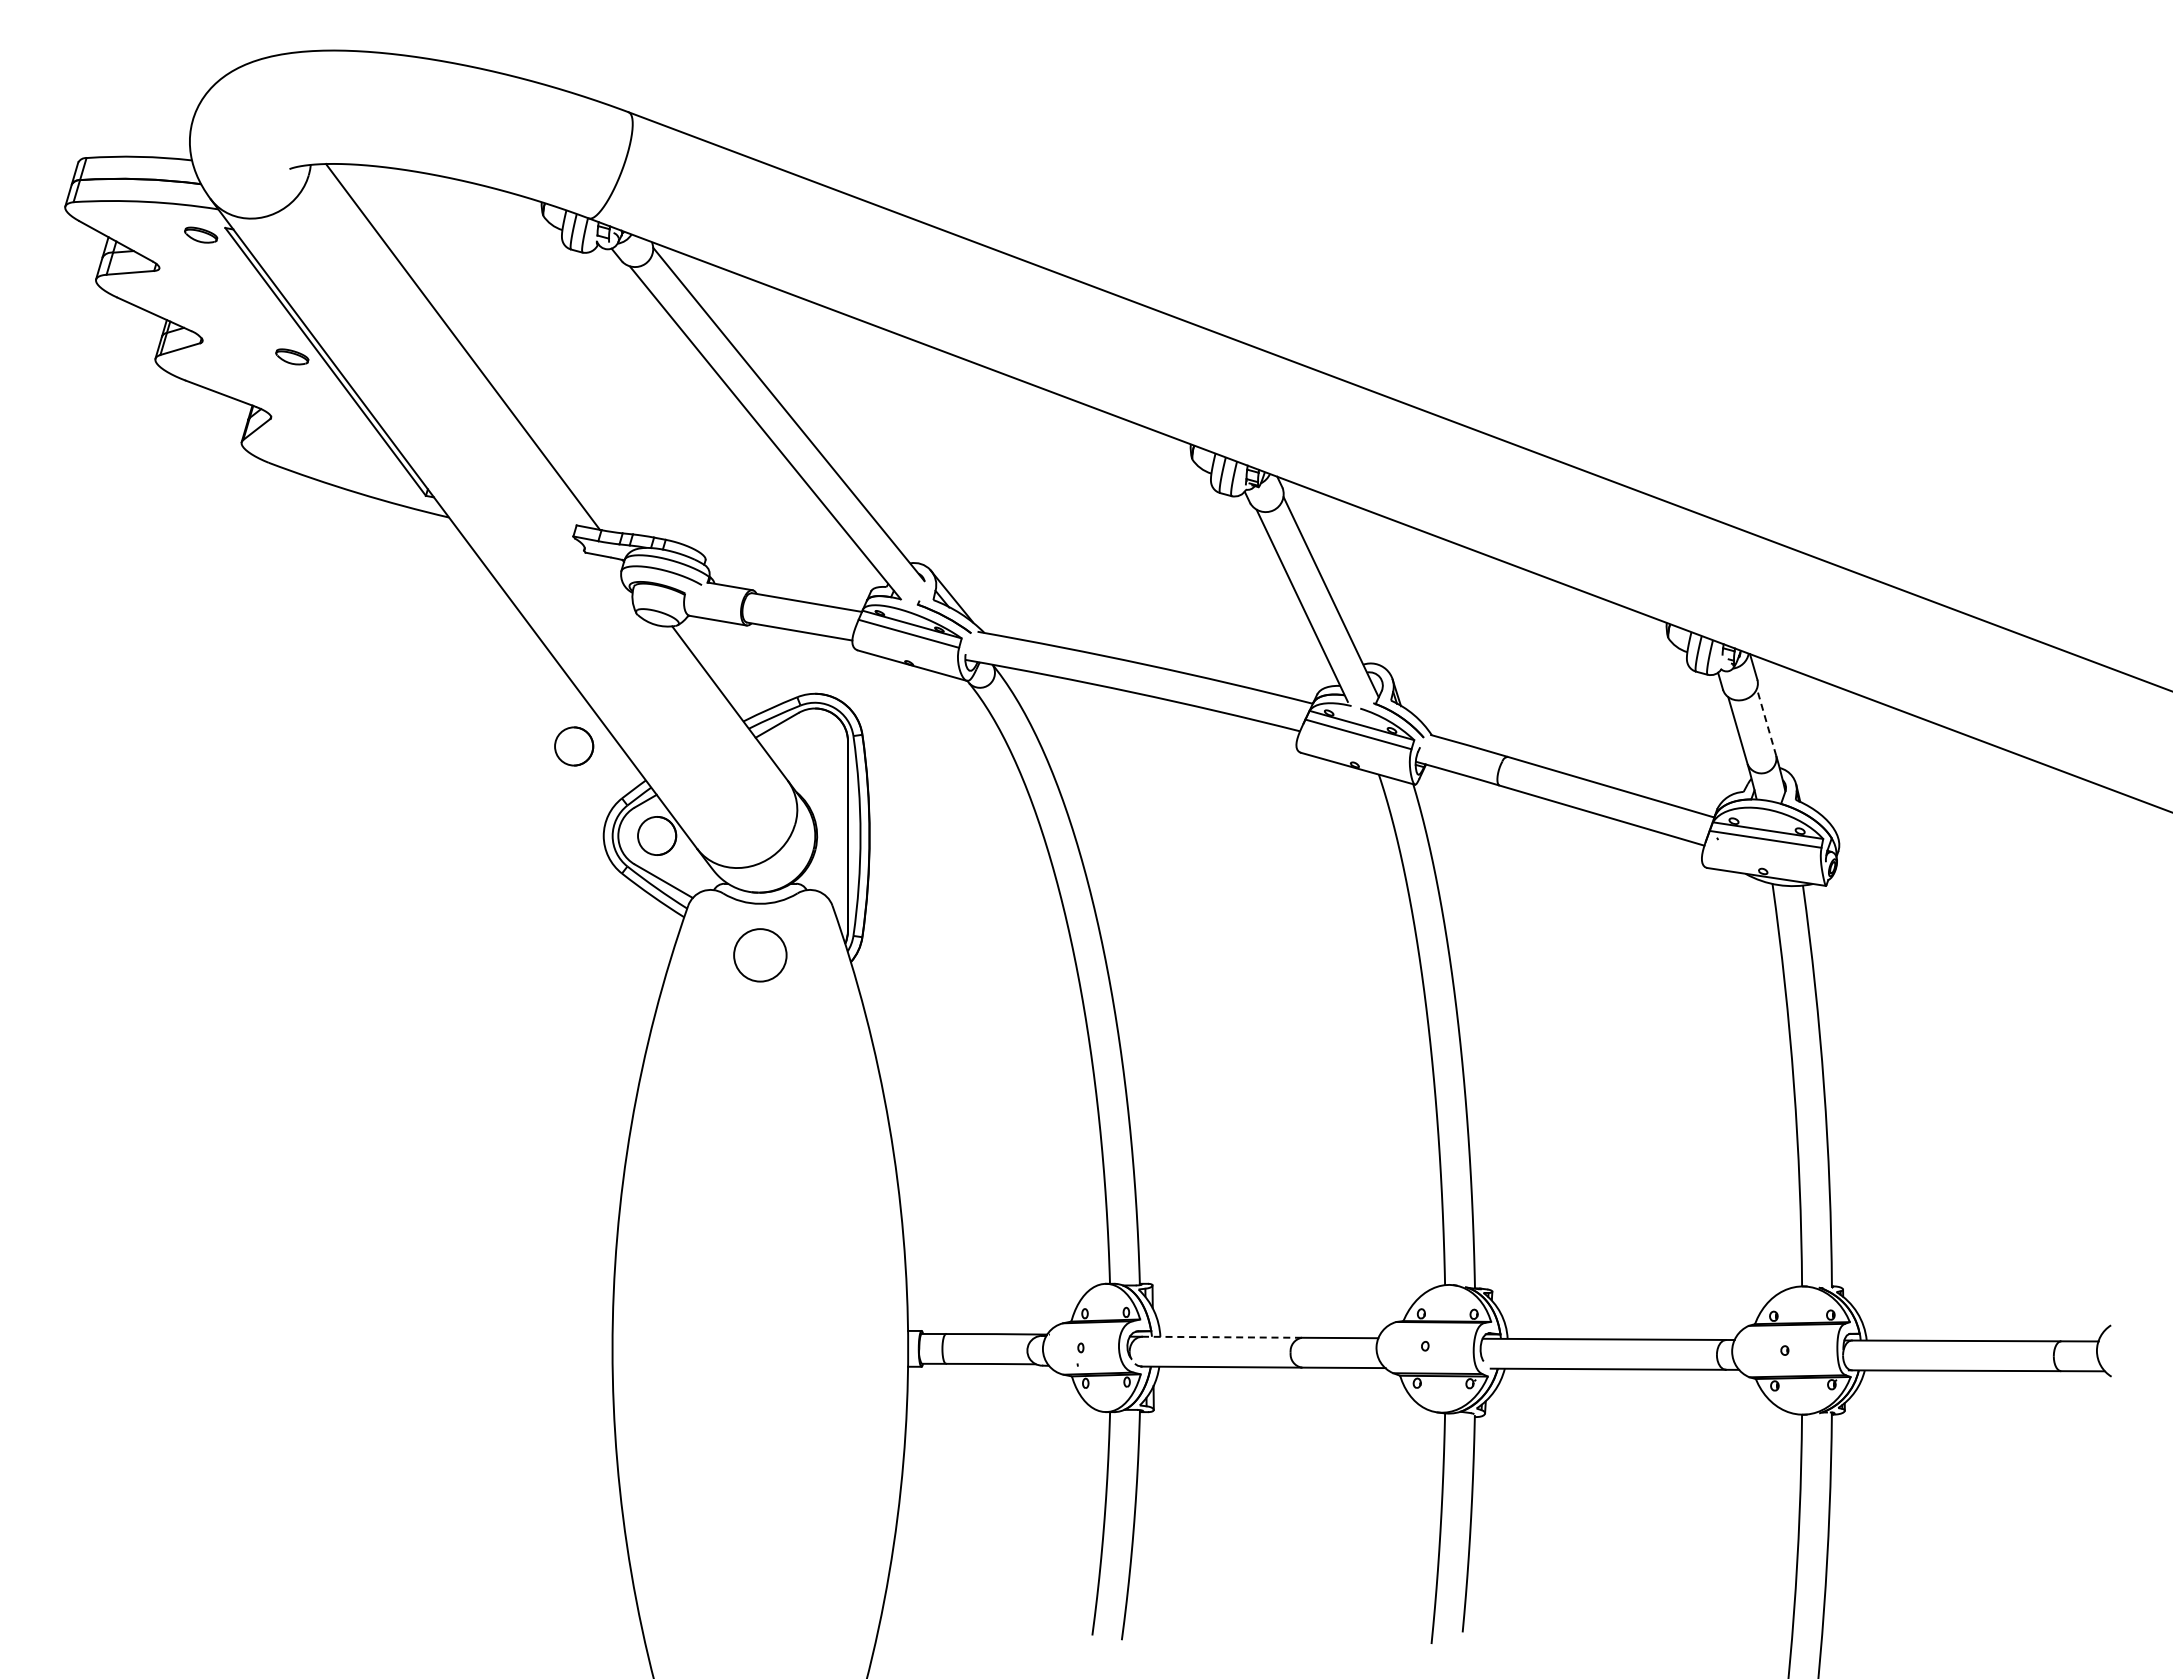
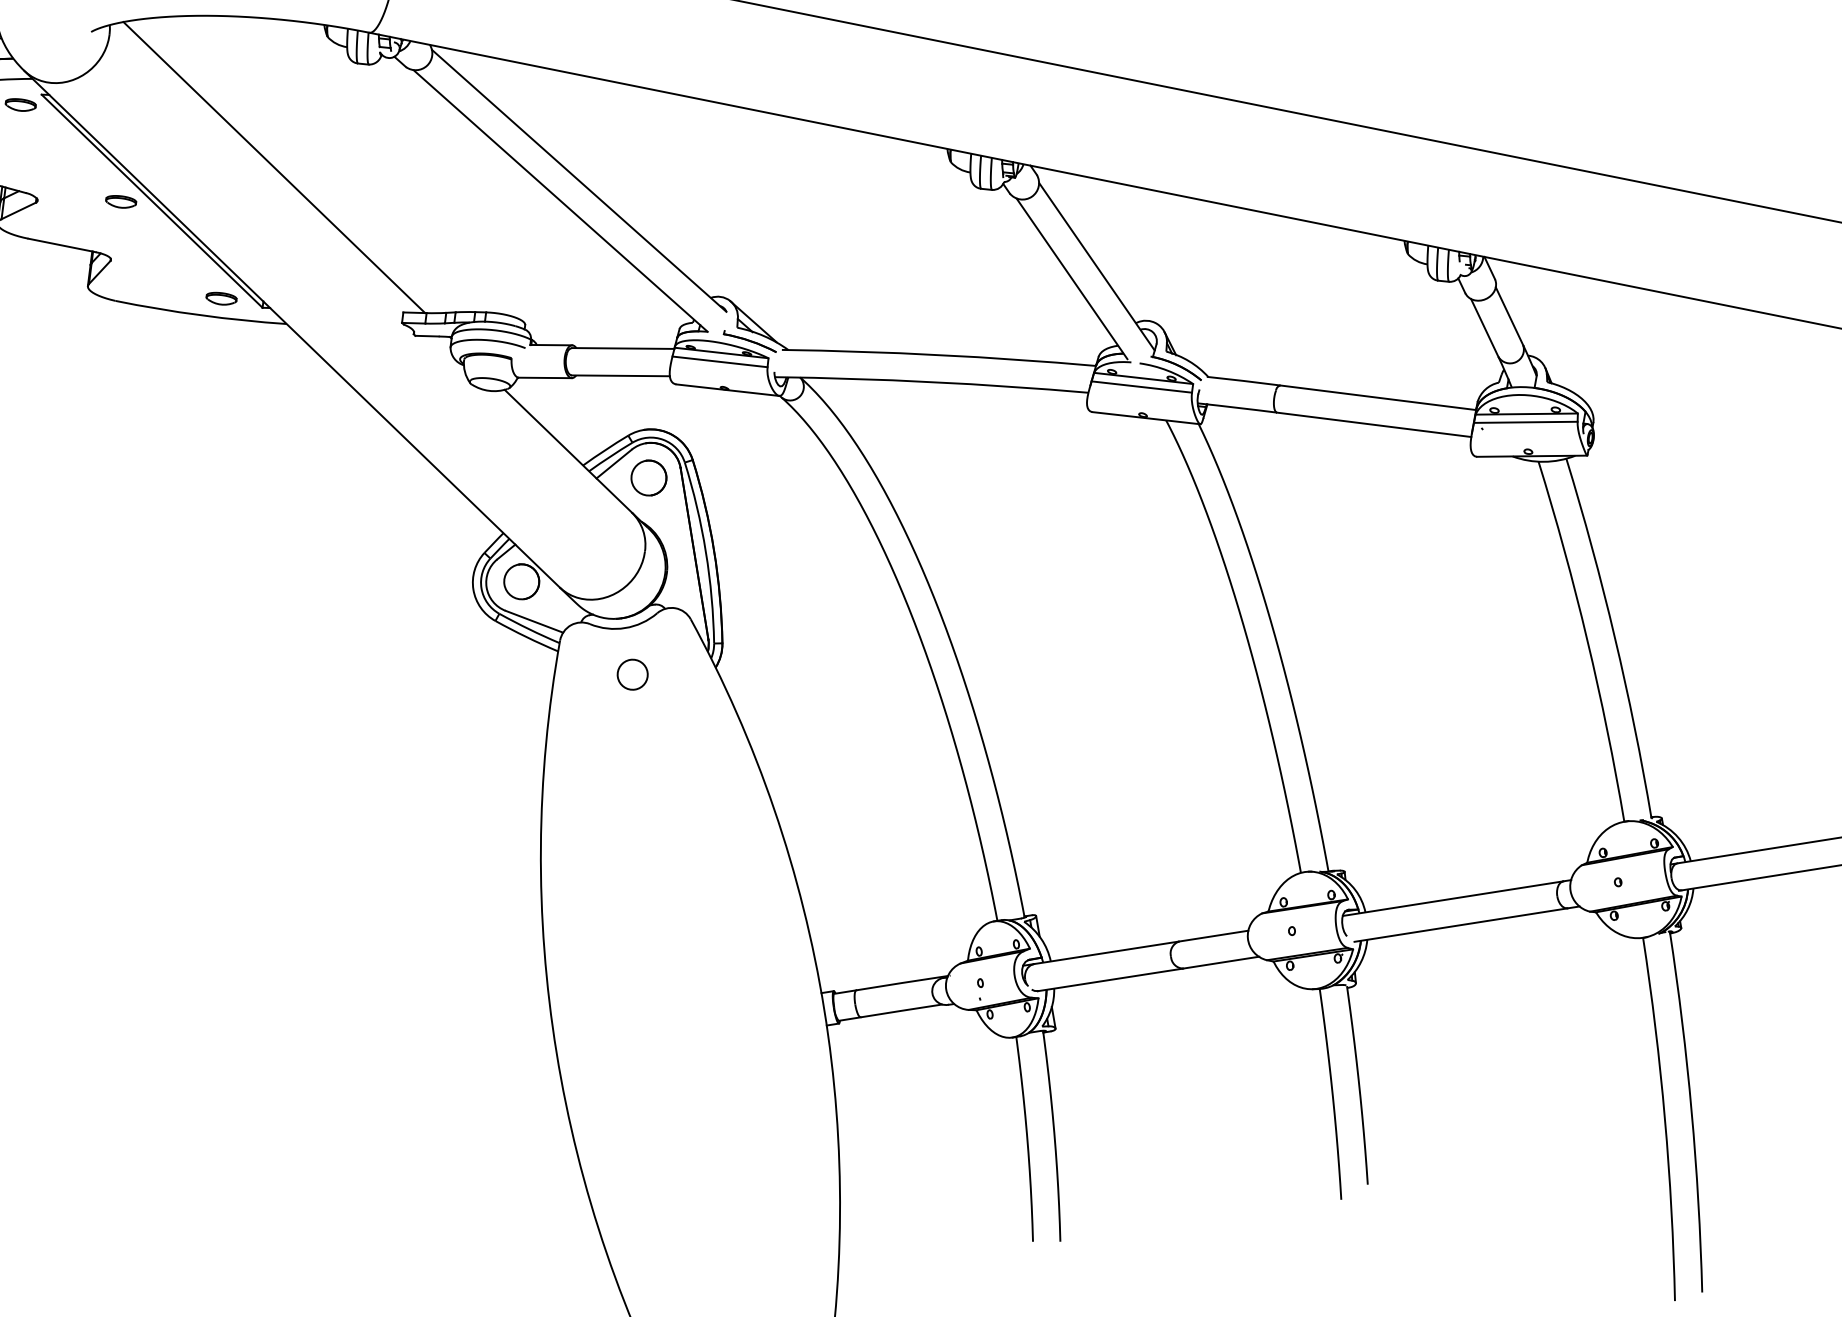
part: (383, 478) -> (221, 298), added
line: (1766, 722) -> (1509, 316), dashed -> solid
circle: (574, 746) -> (649, 478), moved
circle: (759, 954) -> (631, 674), size x0.62
line: (1221, 1337) -> (1106, 953), dashed -> solid

